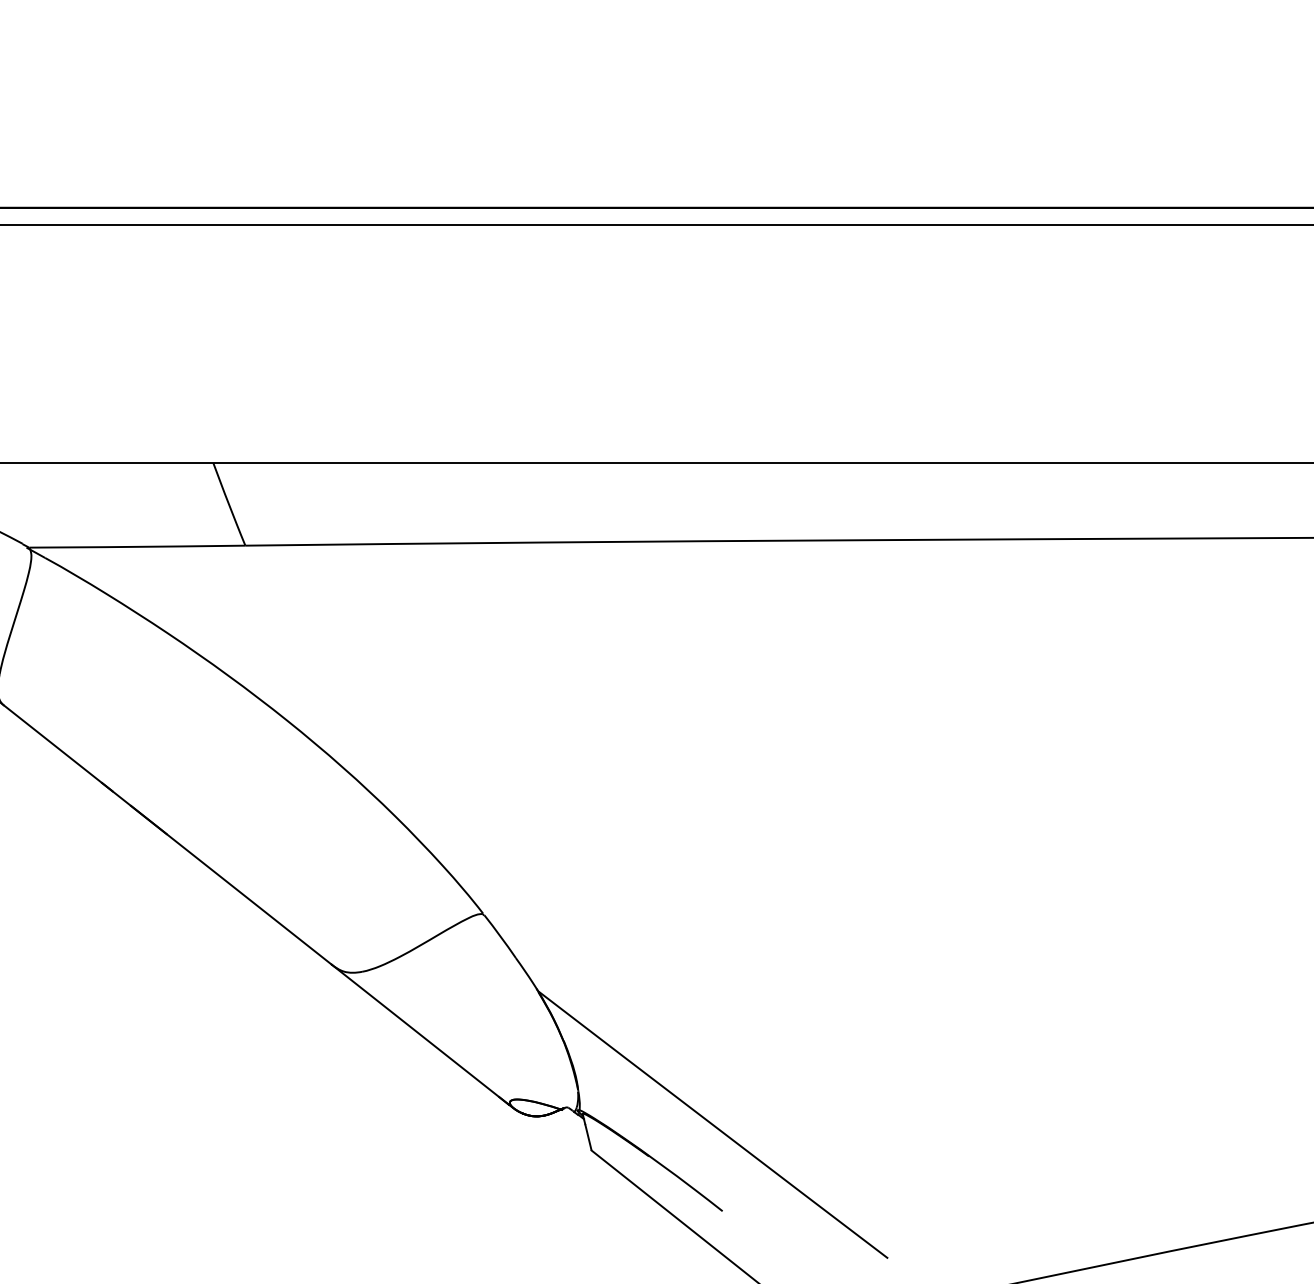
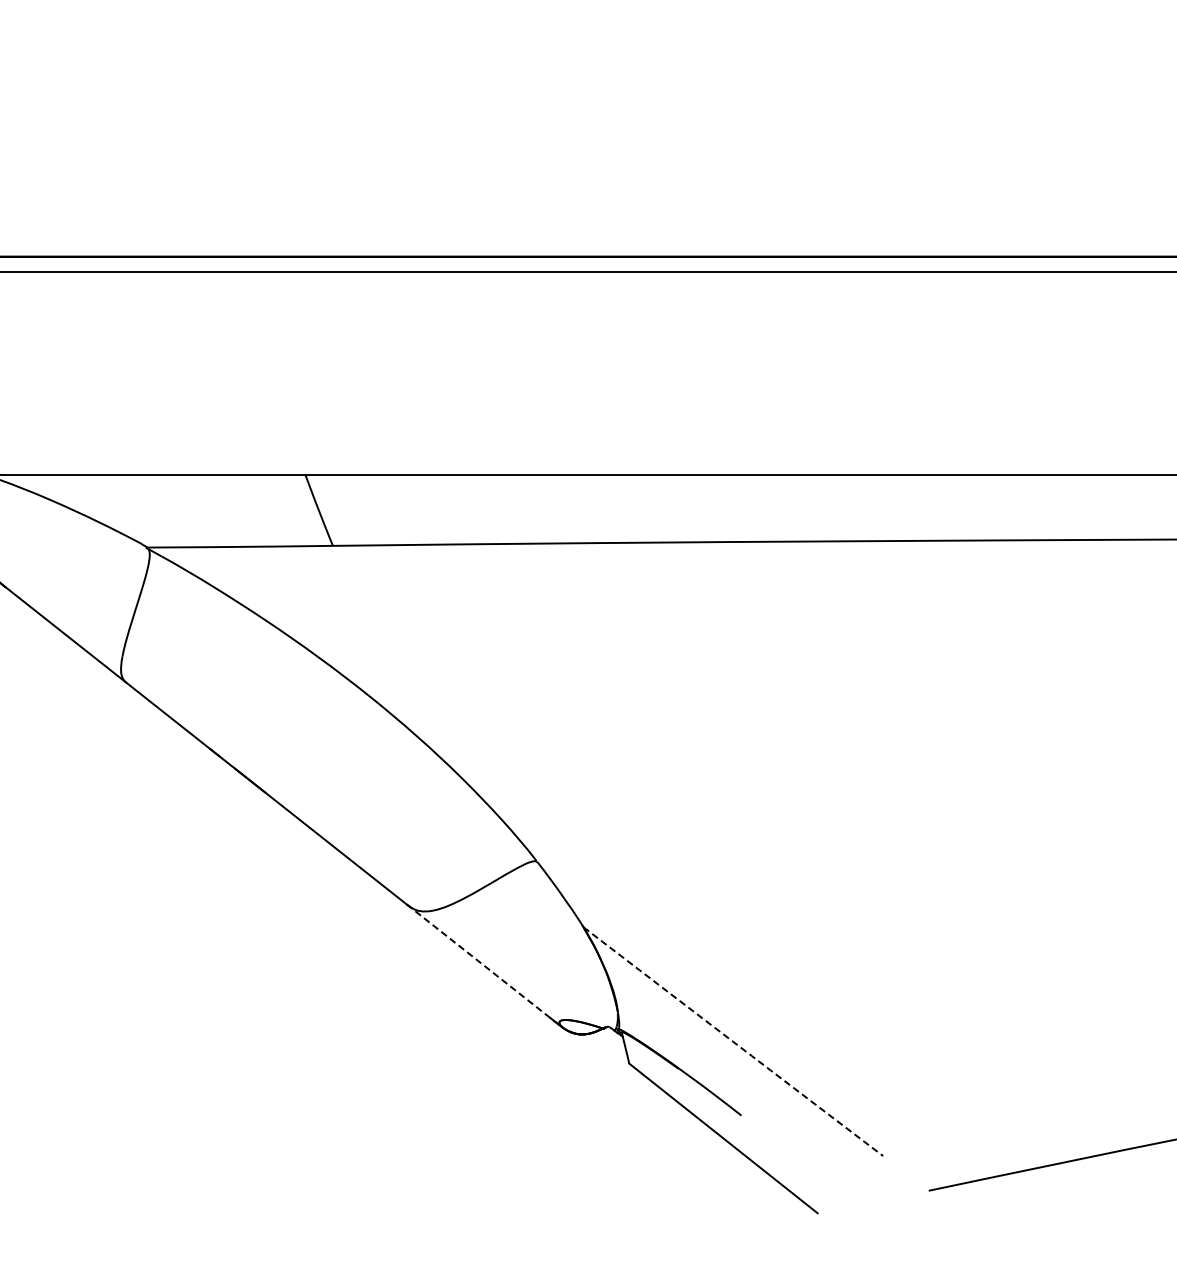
line: (420, 1034) -> (482, 964), solid -> dashed
arc: (713, 1124) -> (733, 1041), solid -> dashed

